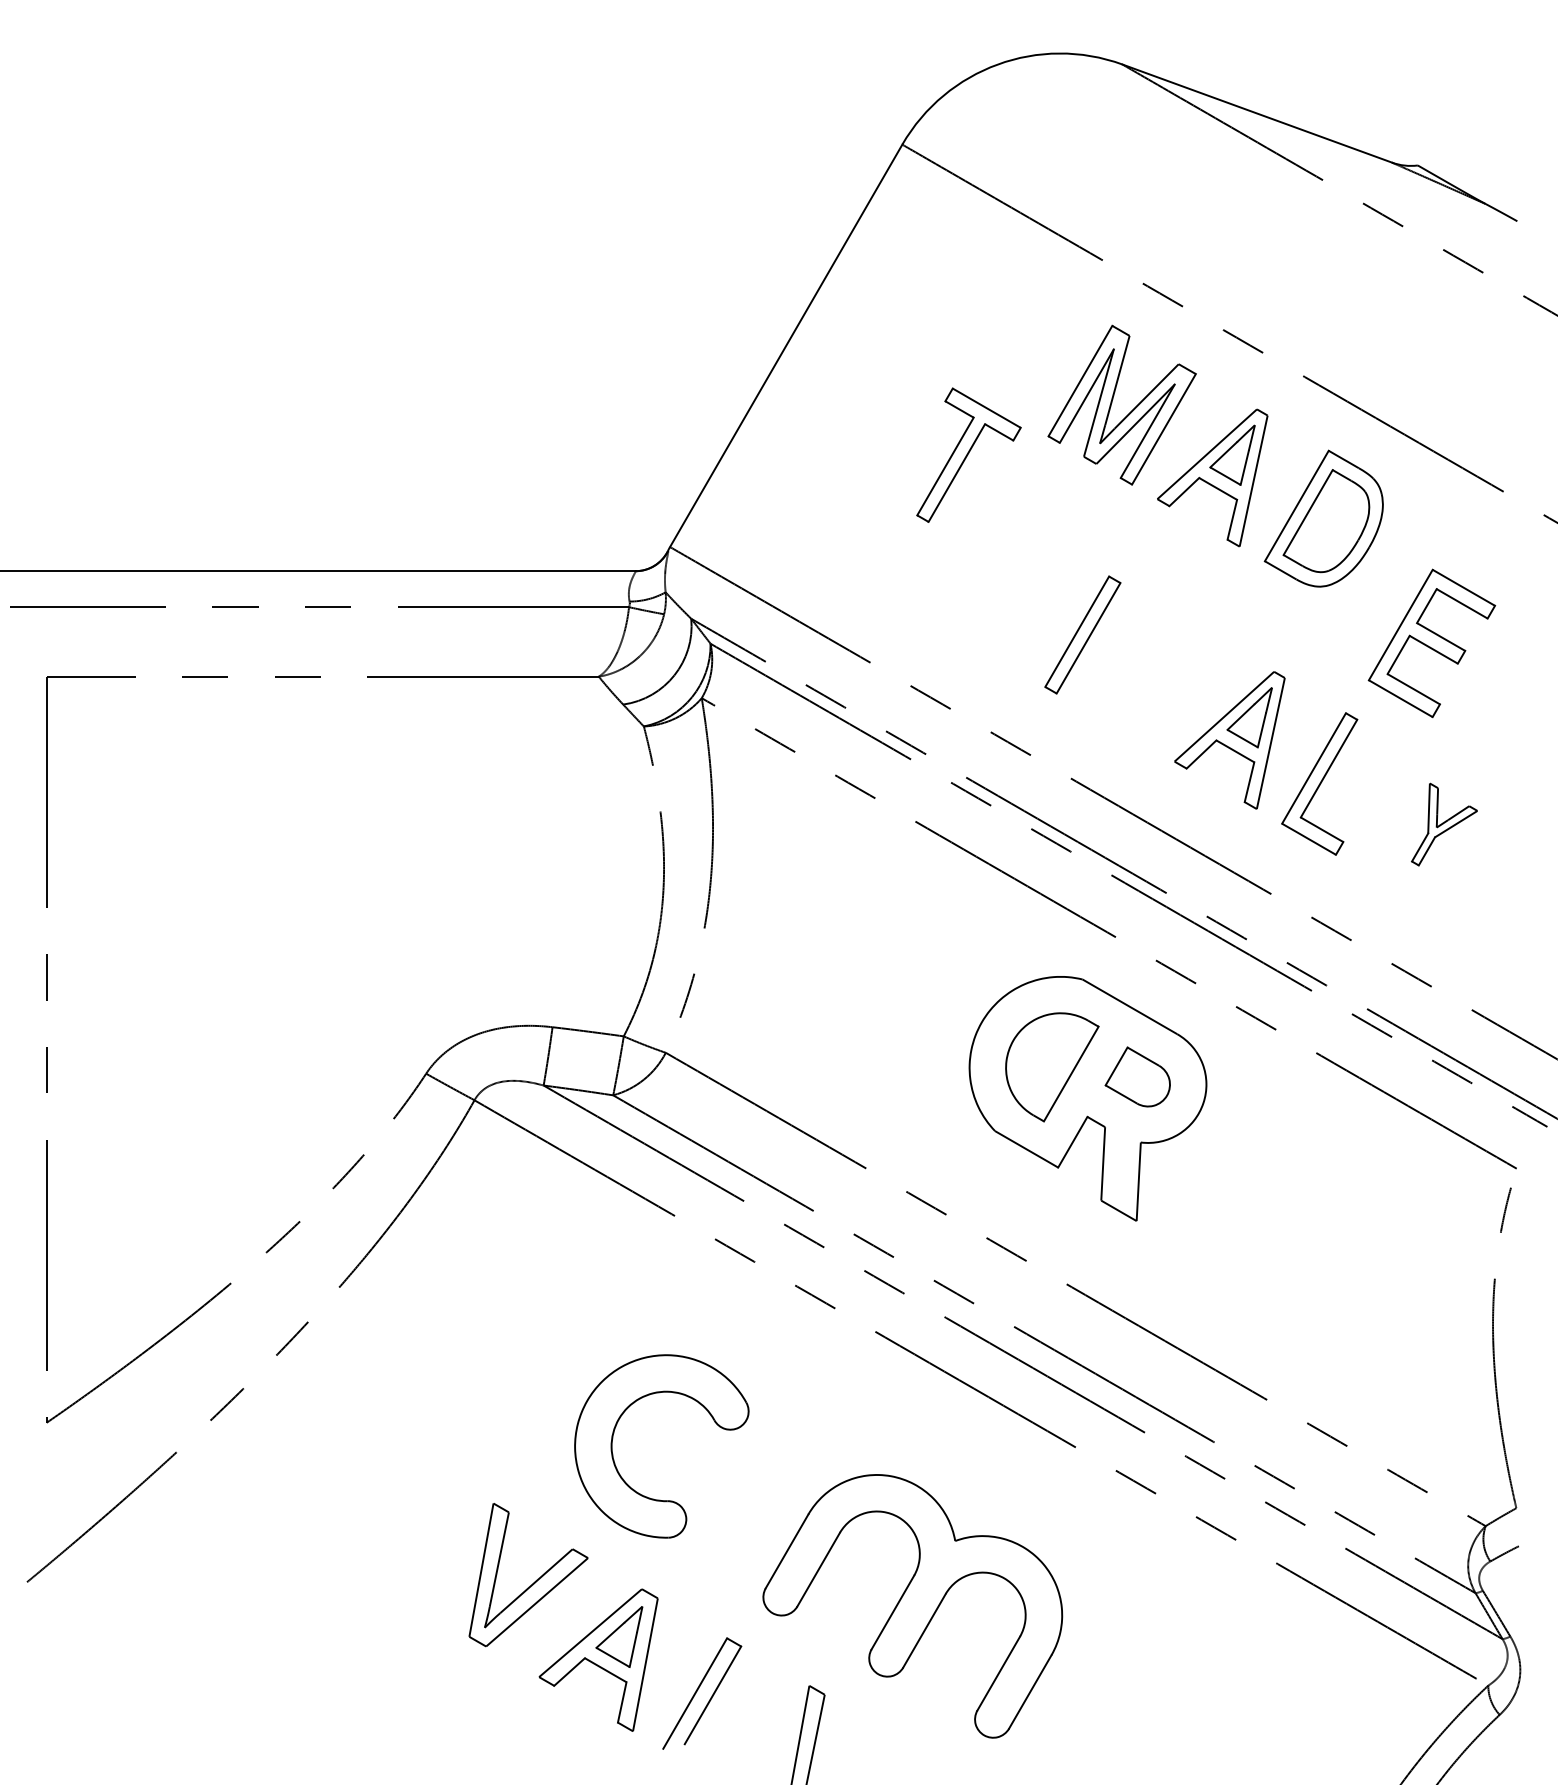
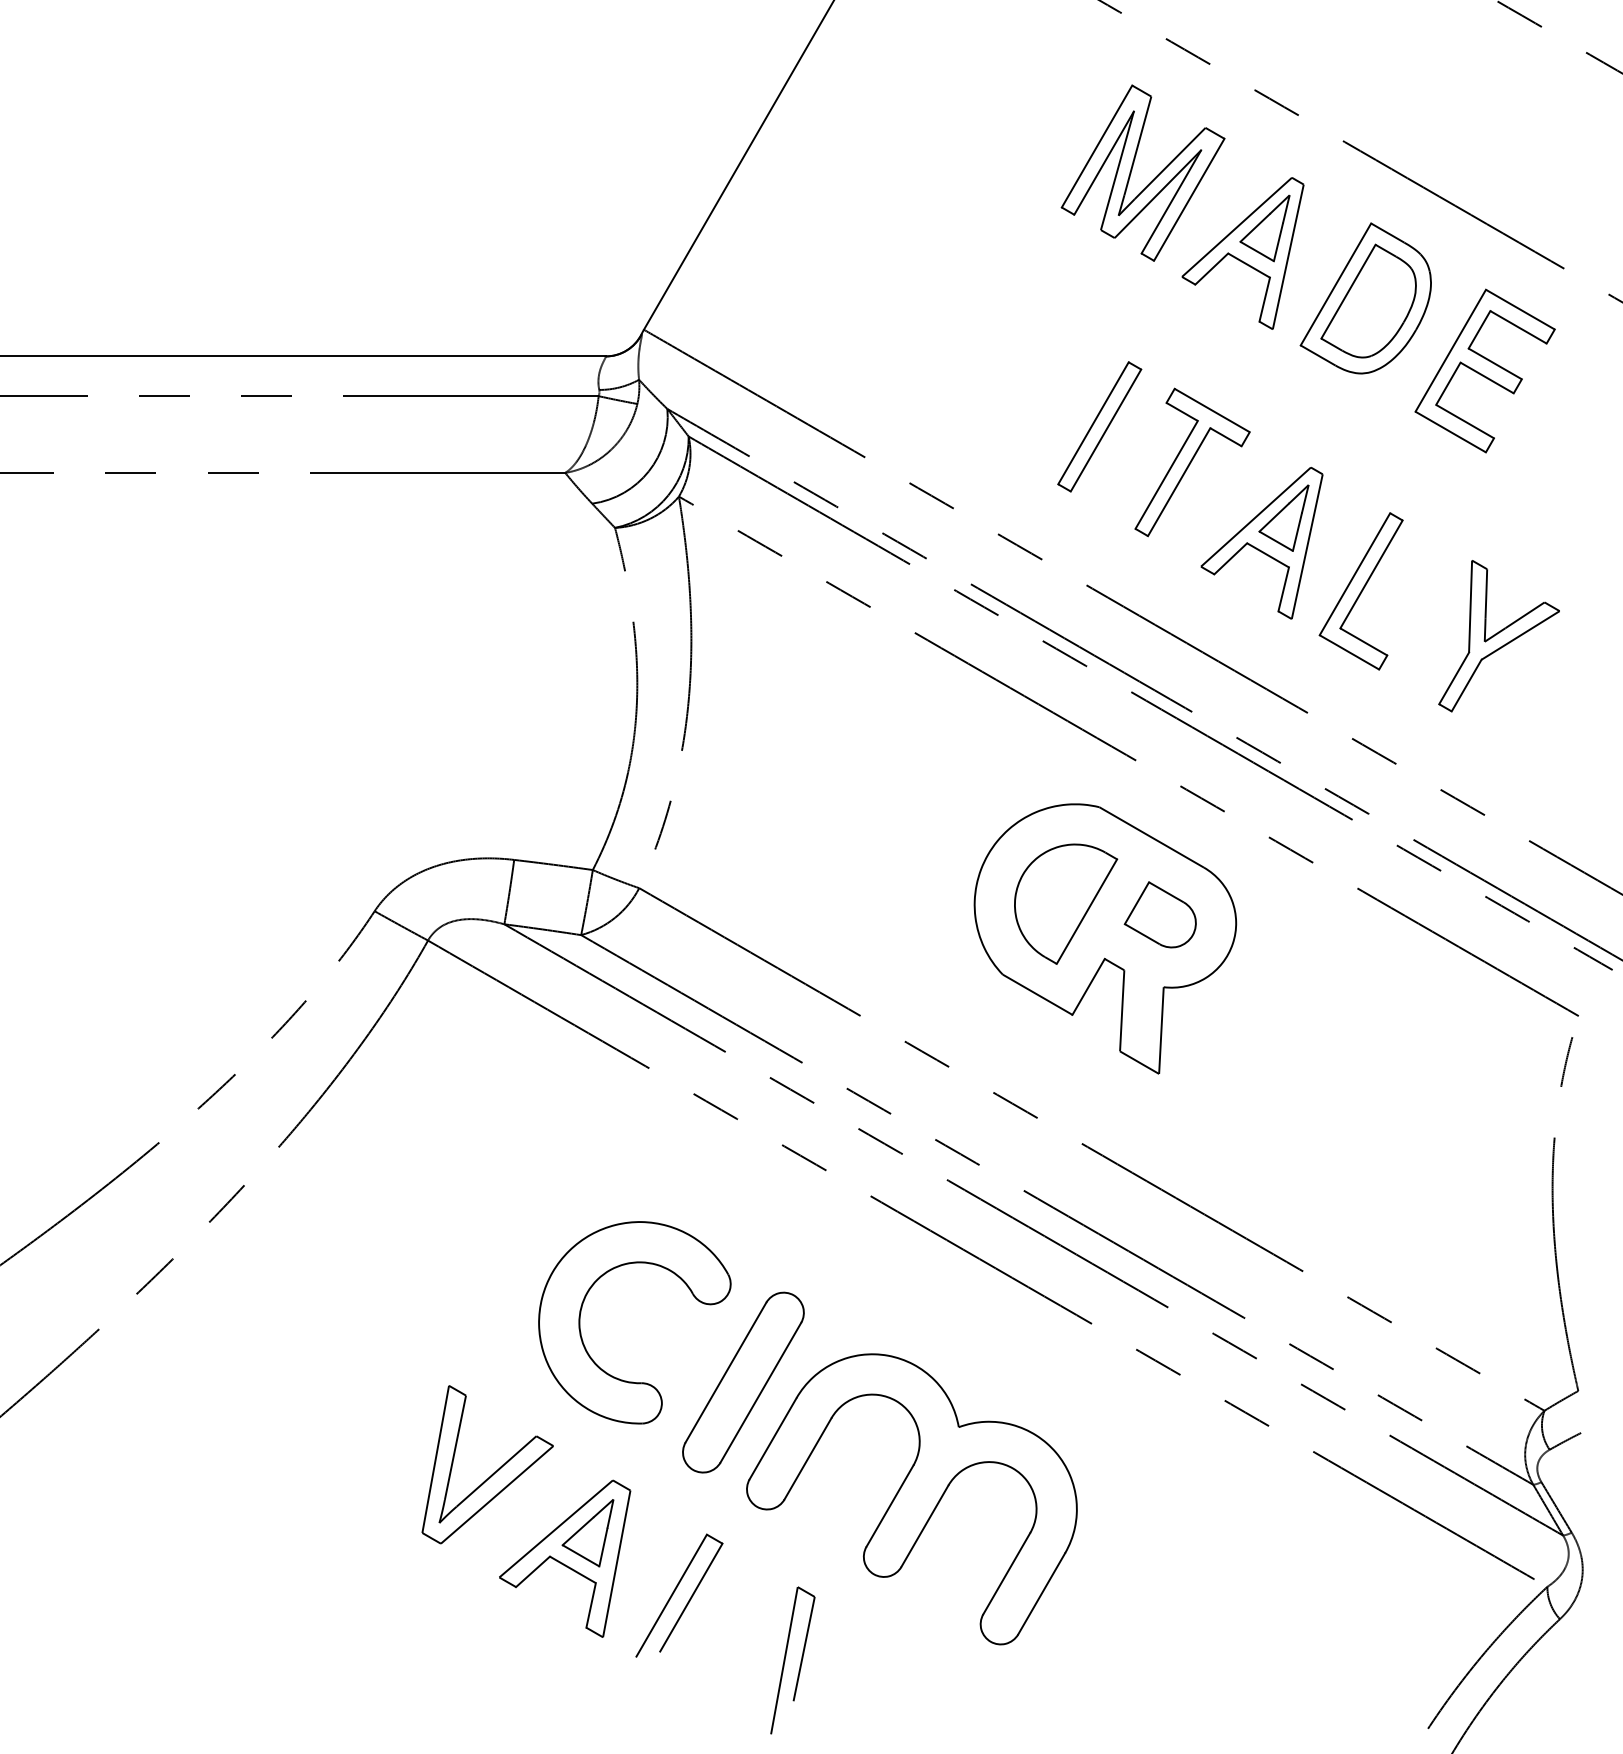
part: (968, 454) -> (1192, 461), moved
part: (1431, 643) -> (1484, 371), moved
part: (1444, 824) -> (1499, 636), size x1.67
part: (759, 1500) -> (742, 1382), added

